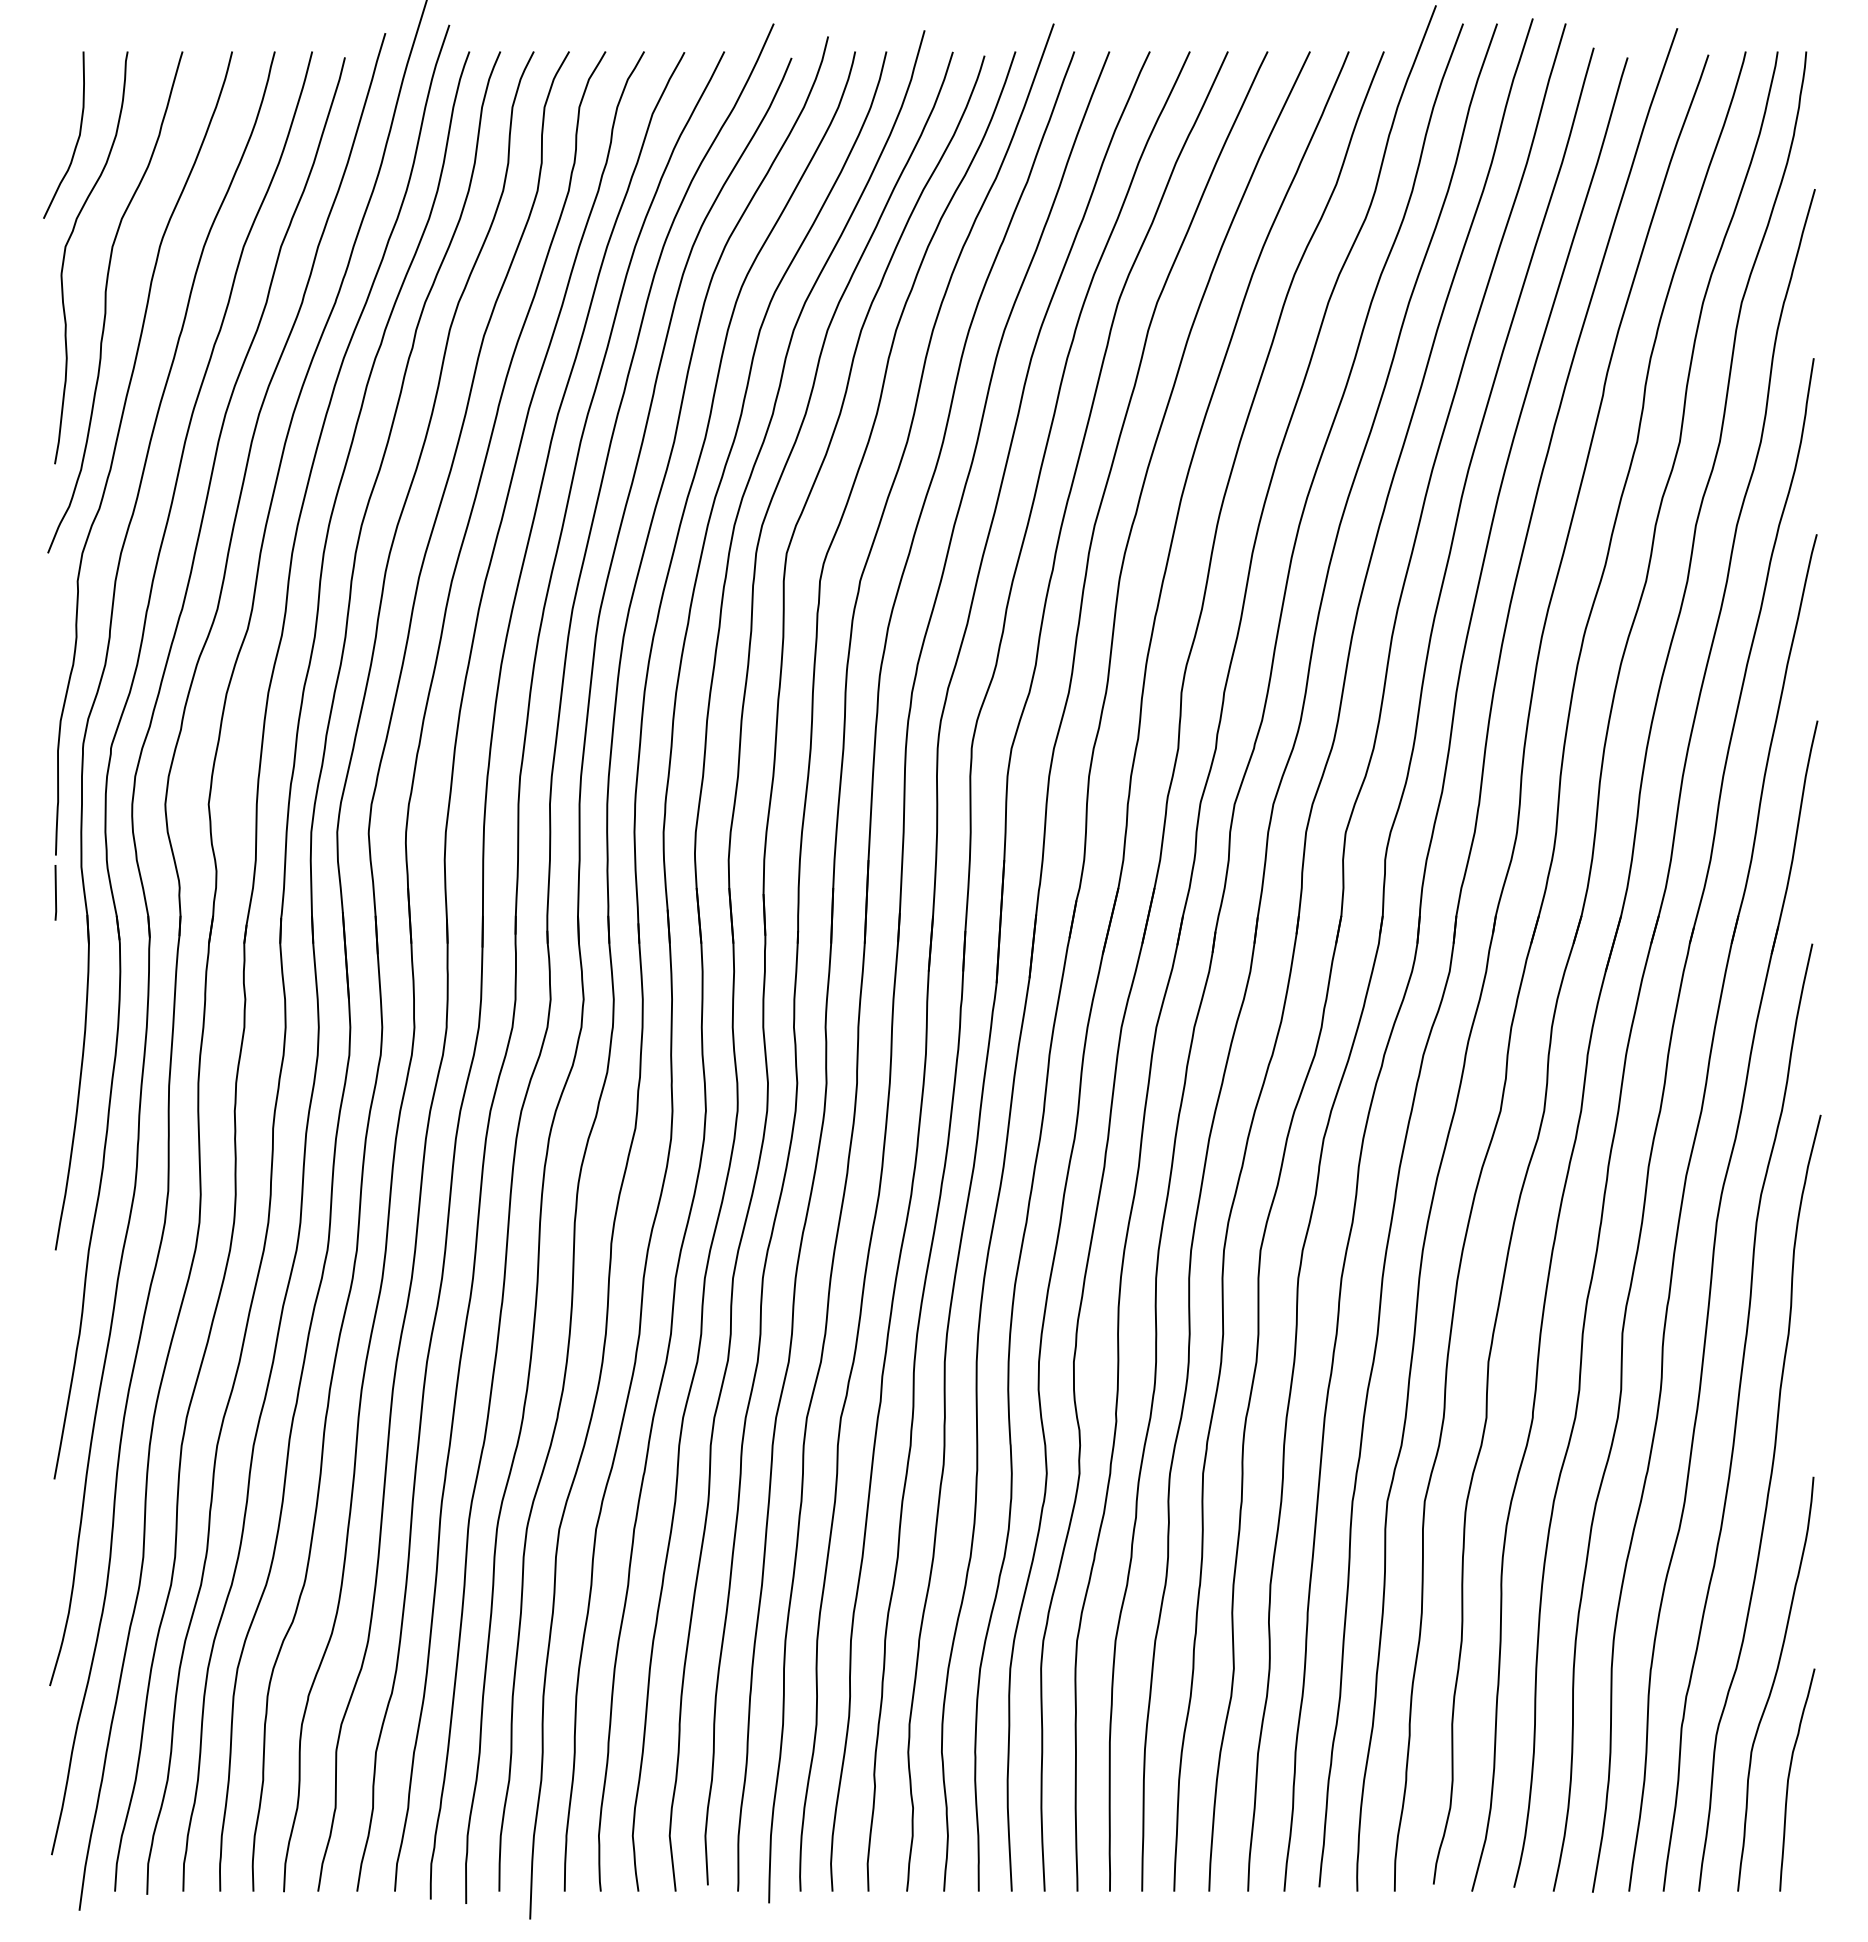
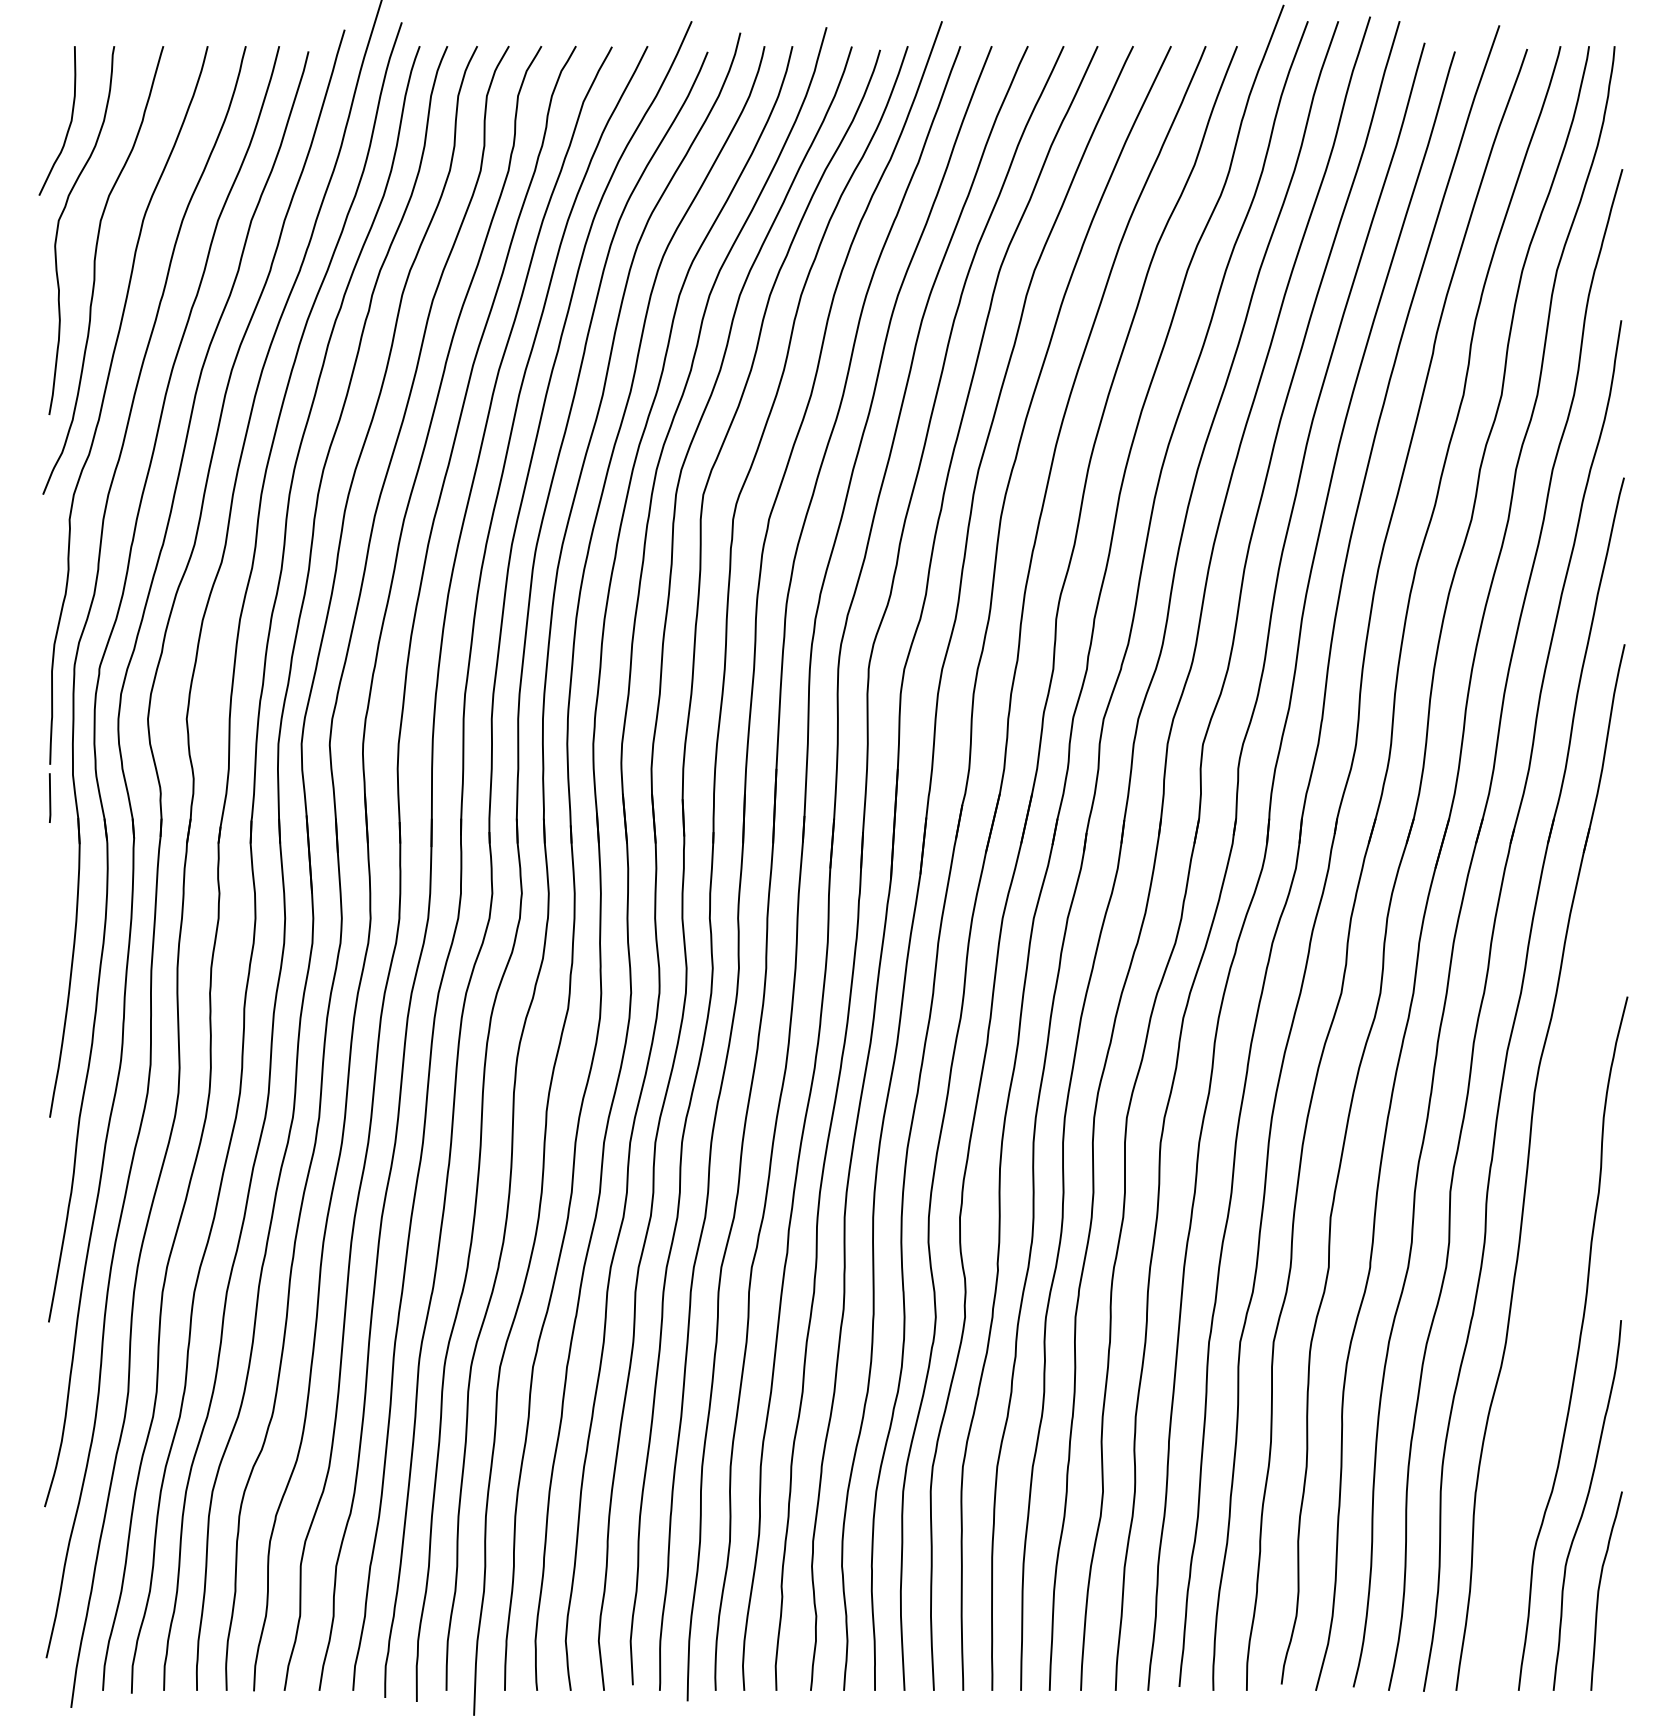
curve: (1737, 1417) -> (1553, 1267), removed

